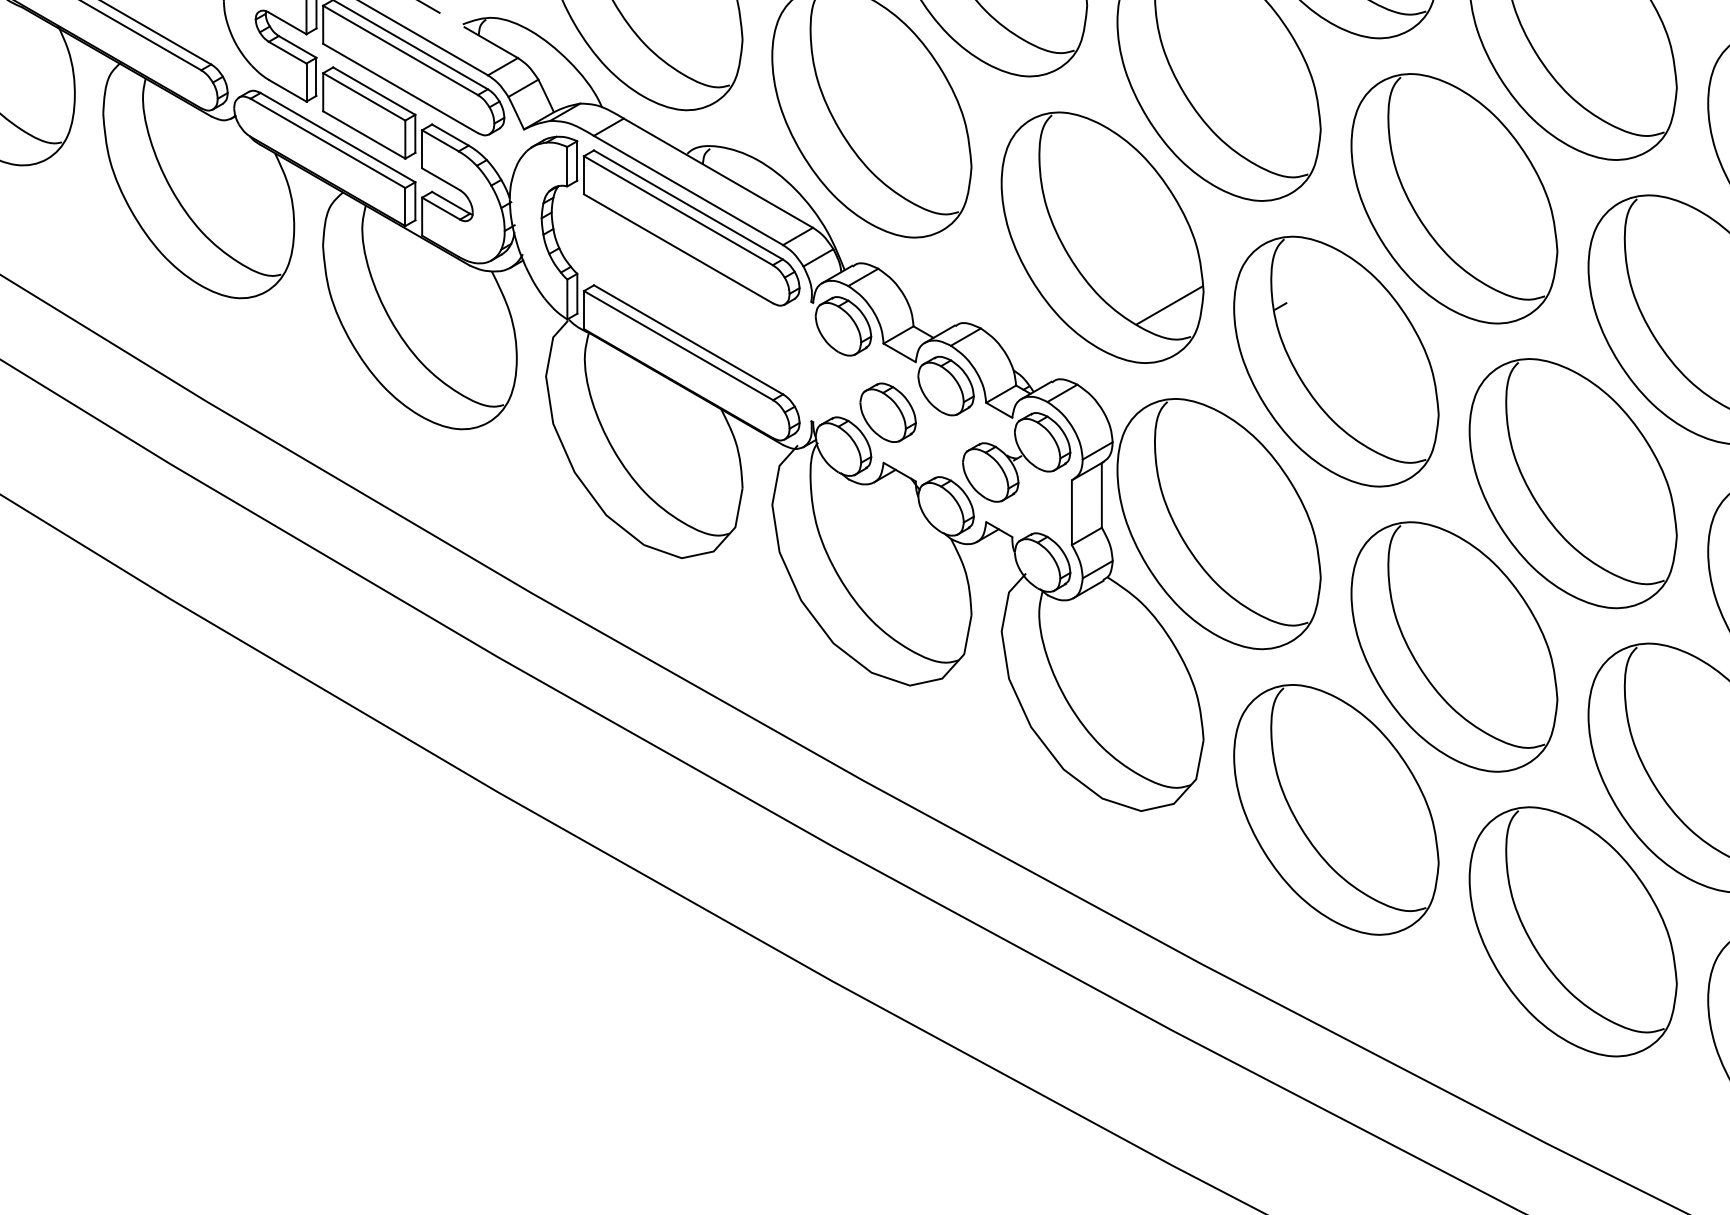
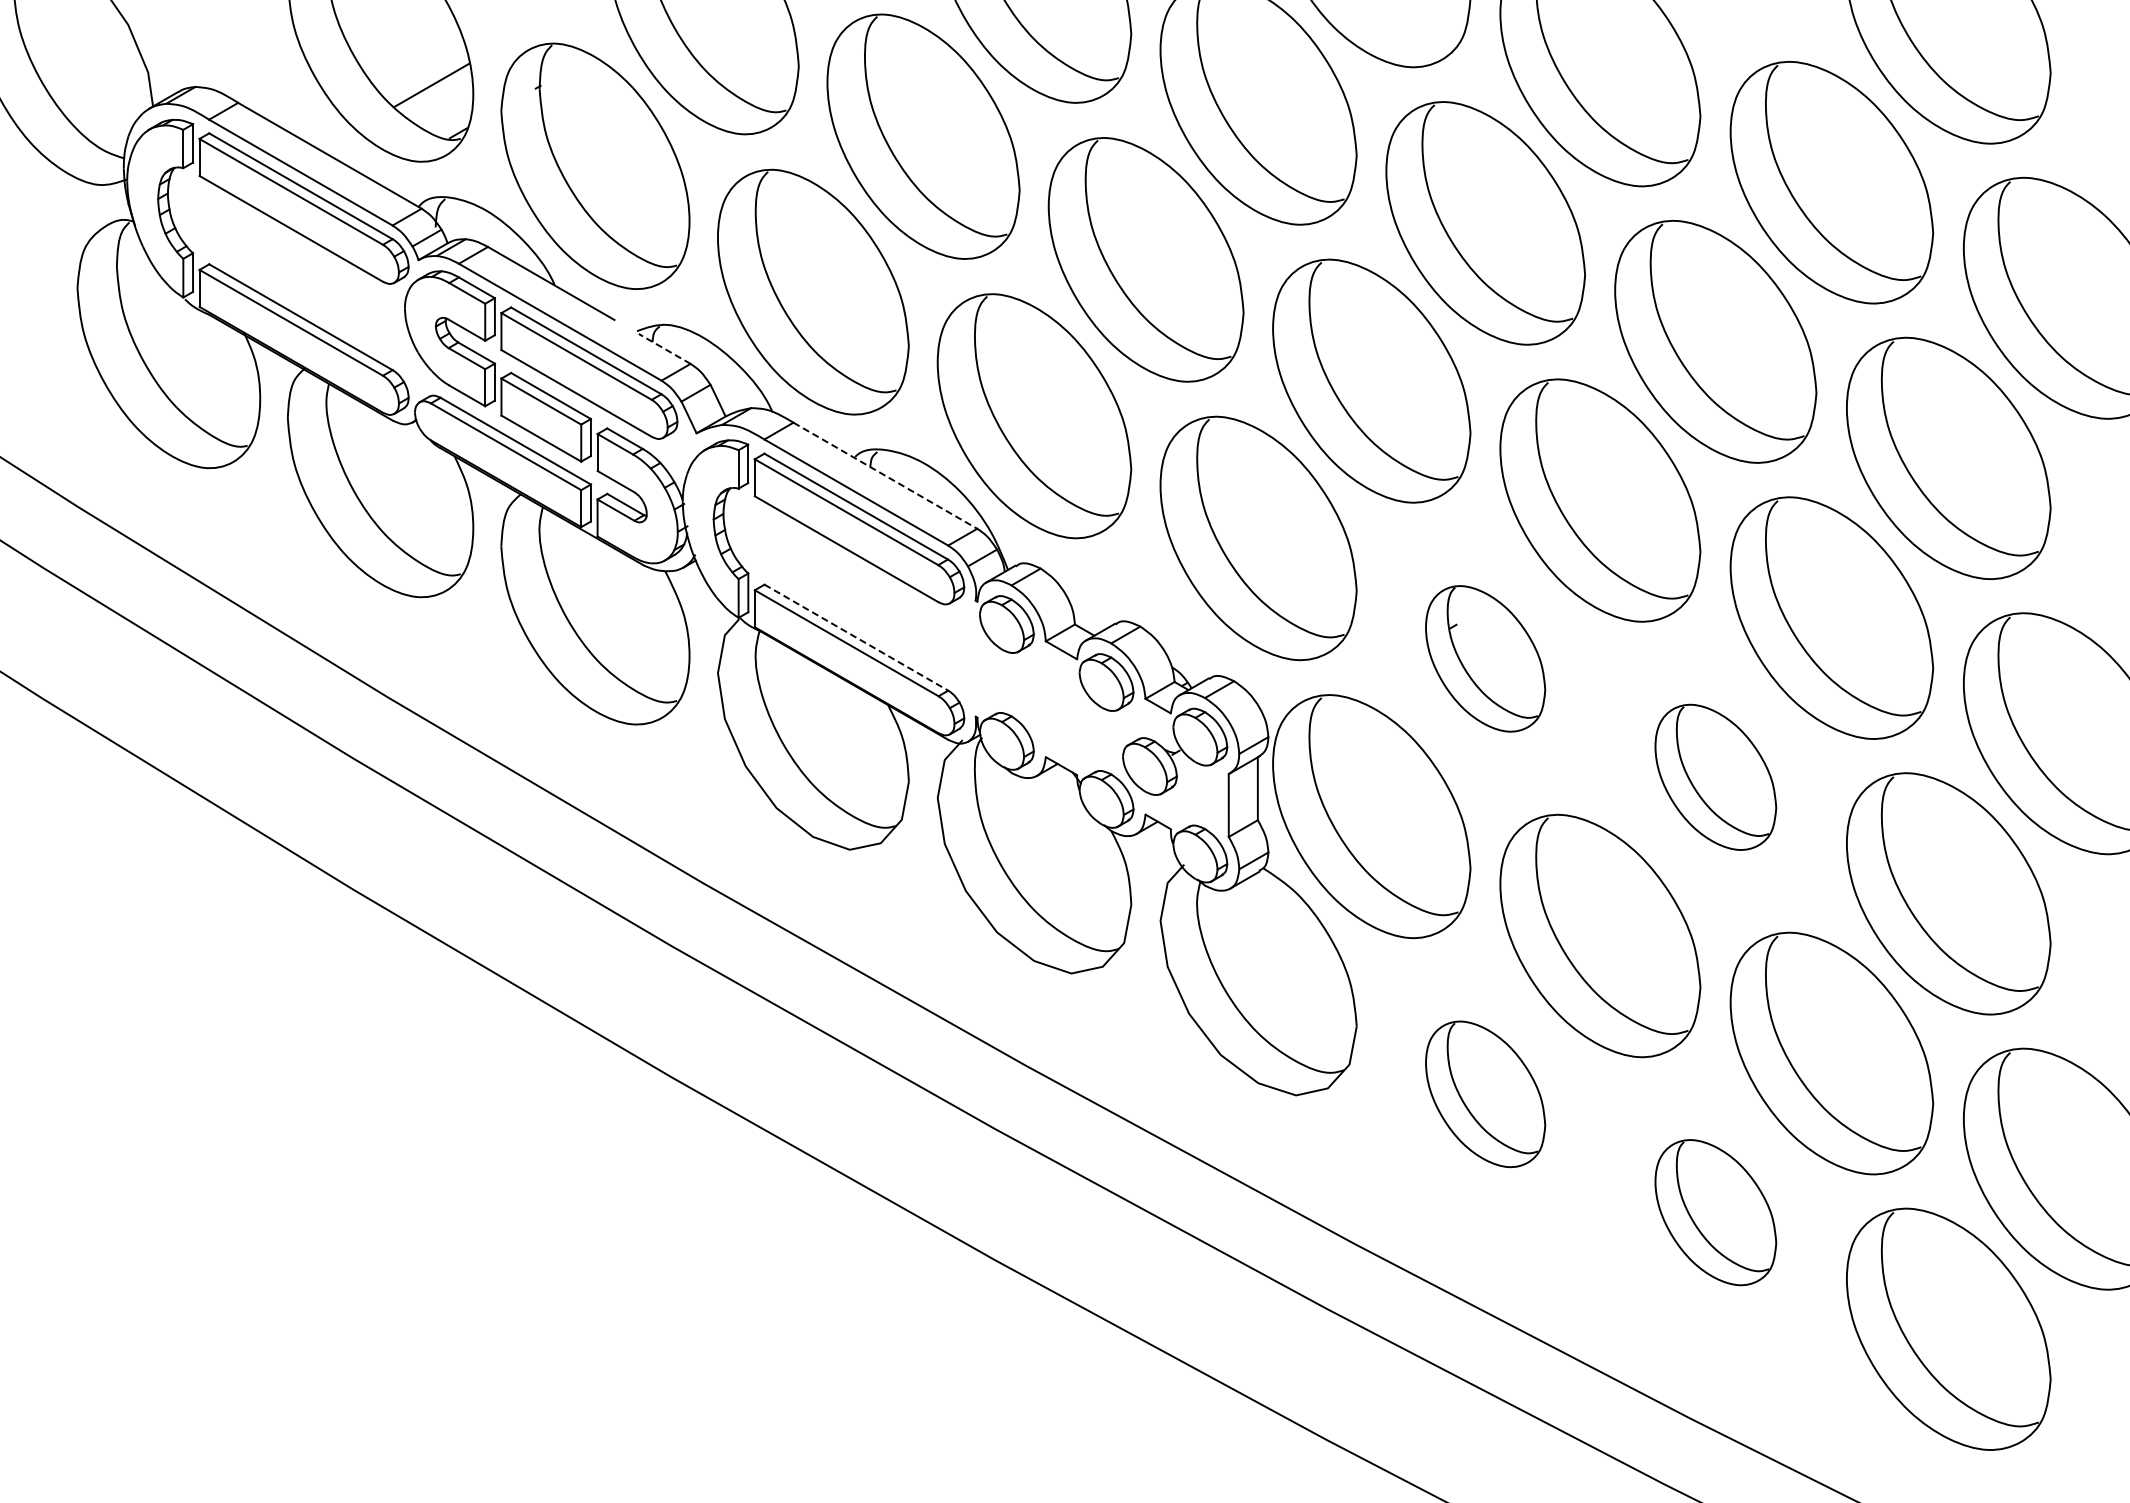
line: (491, 42) -> (664, 348), solid -> dashed
line: (718, 173) -> (885, 476), solid -> dashed
line: (1169, 304) -> (1323, 603), removed
line: (688, 339) -> (856, 637), solid -> dashed
part: (1336, 361) -> (1485, 658), size x0.6
part: (888, 412) -> (1050, 708), removed
part: (1572, 483) -> (1715, 777), size x0.6
part: (1336, 810) -> (1485, 1094), size x0.6
part: (1572, 931) -> (1715, 1212), size x0.6

